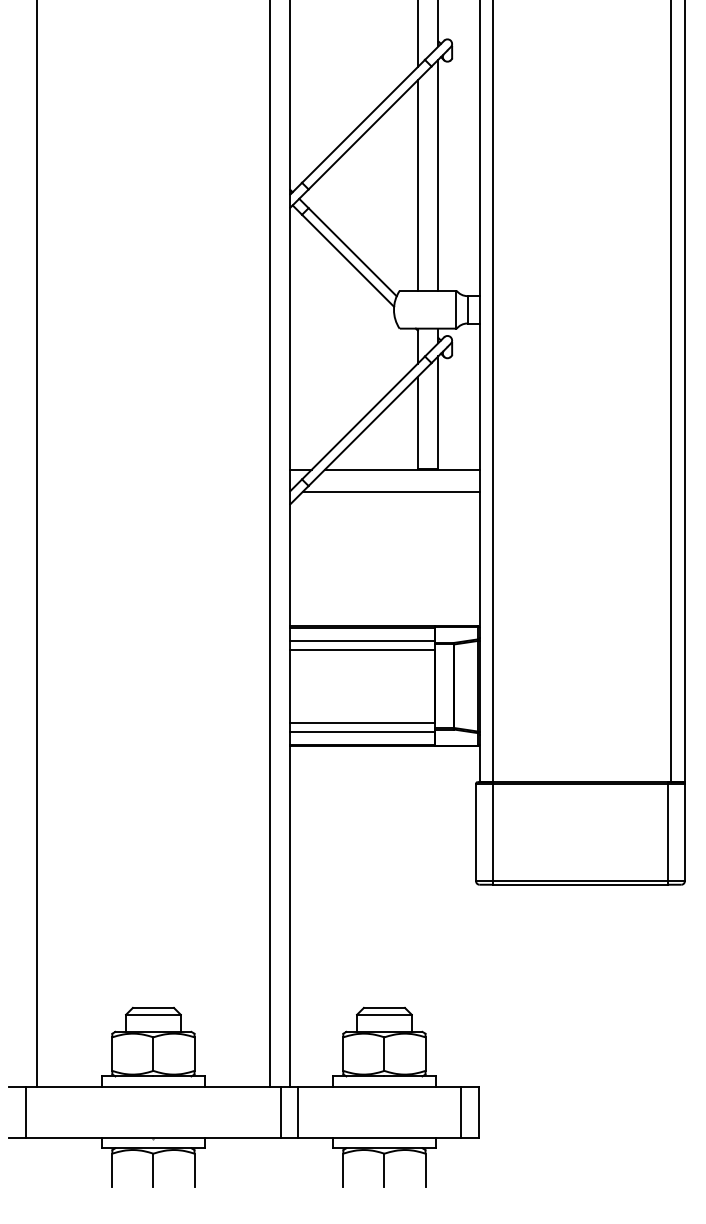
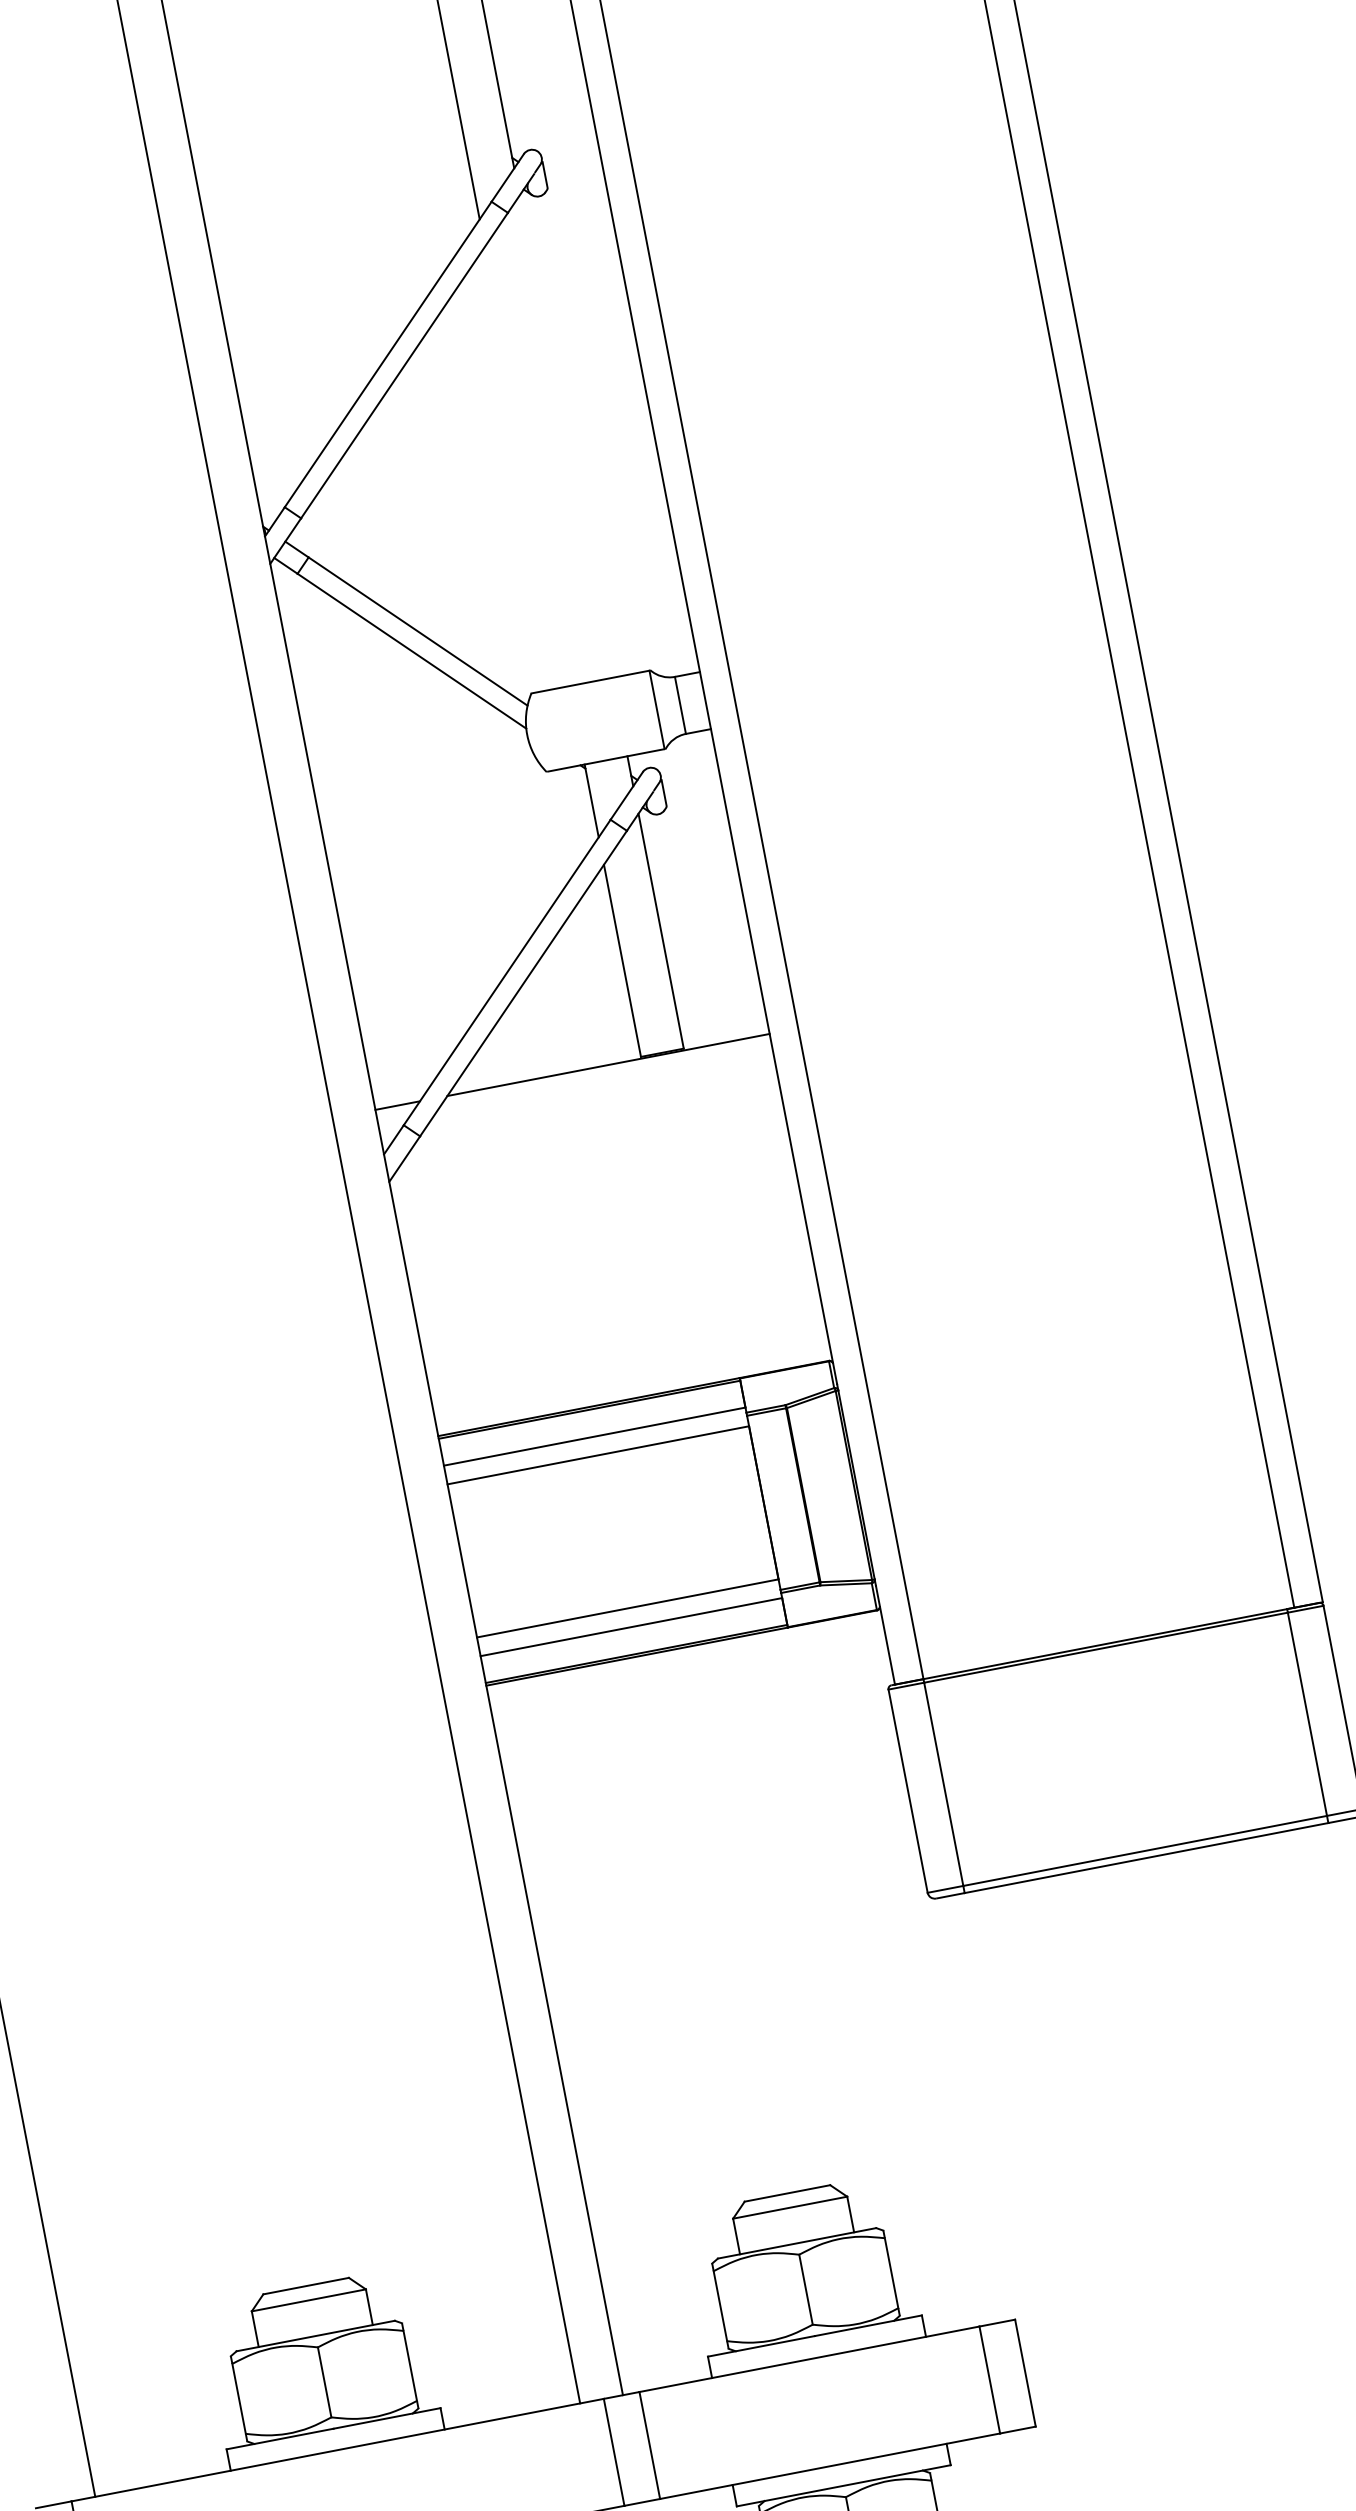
line: (438, 174) -> (565, 435), removed
line: (417, 185) -> (526, 466), removed
line: (390, 492) -> (593, 1116), removed

